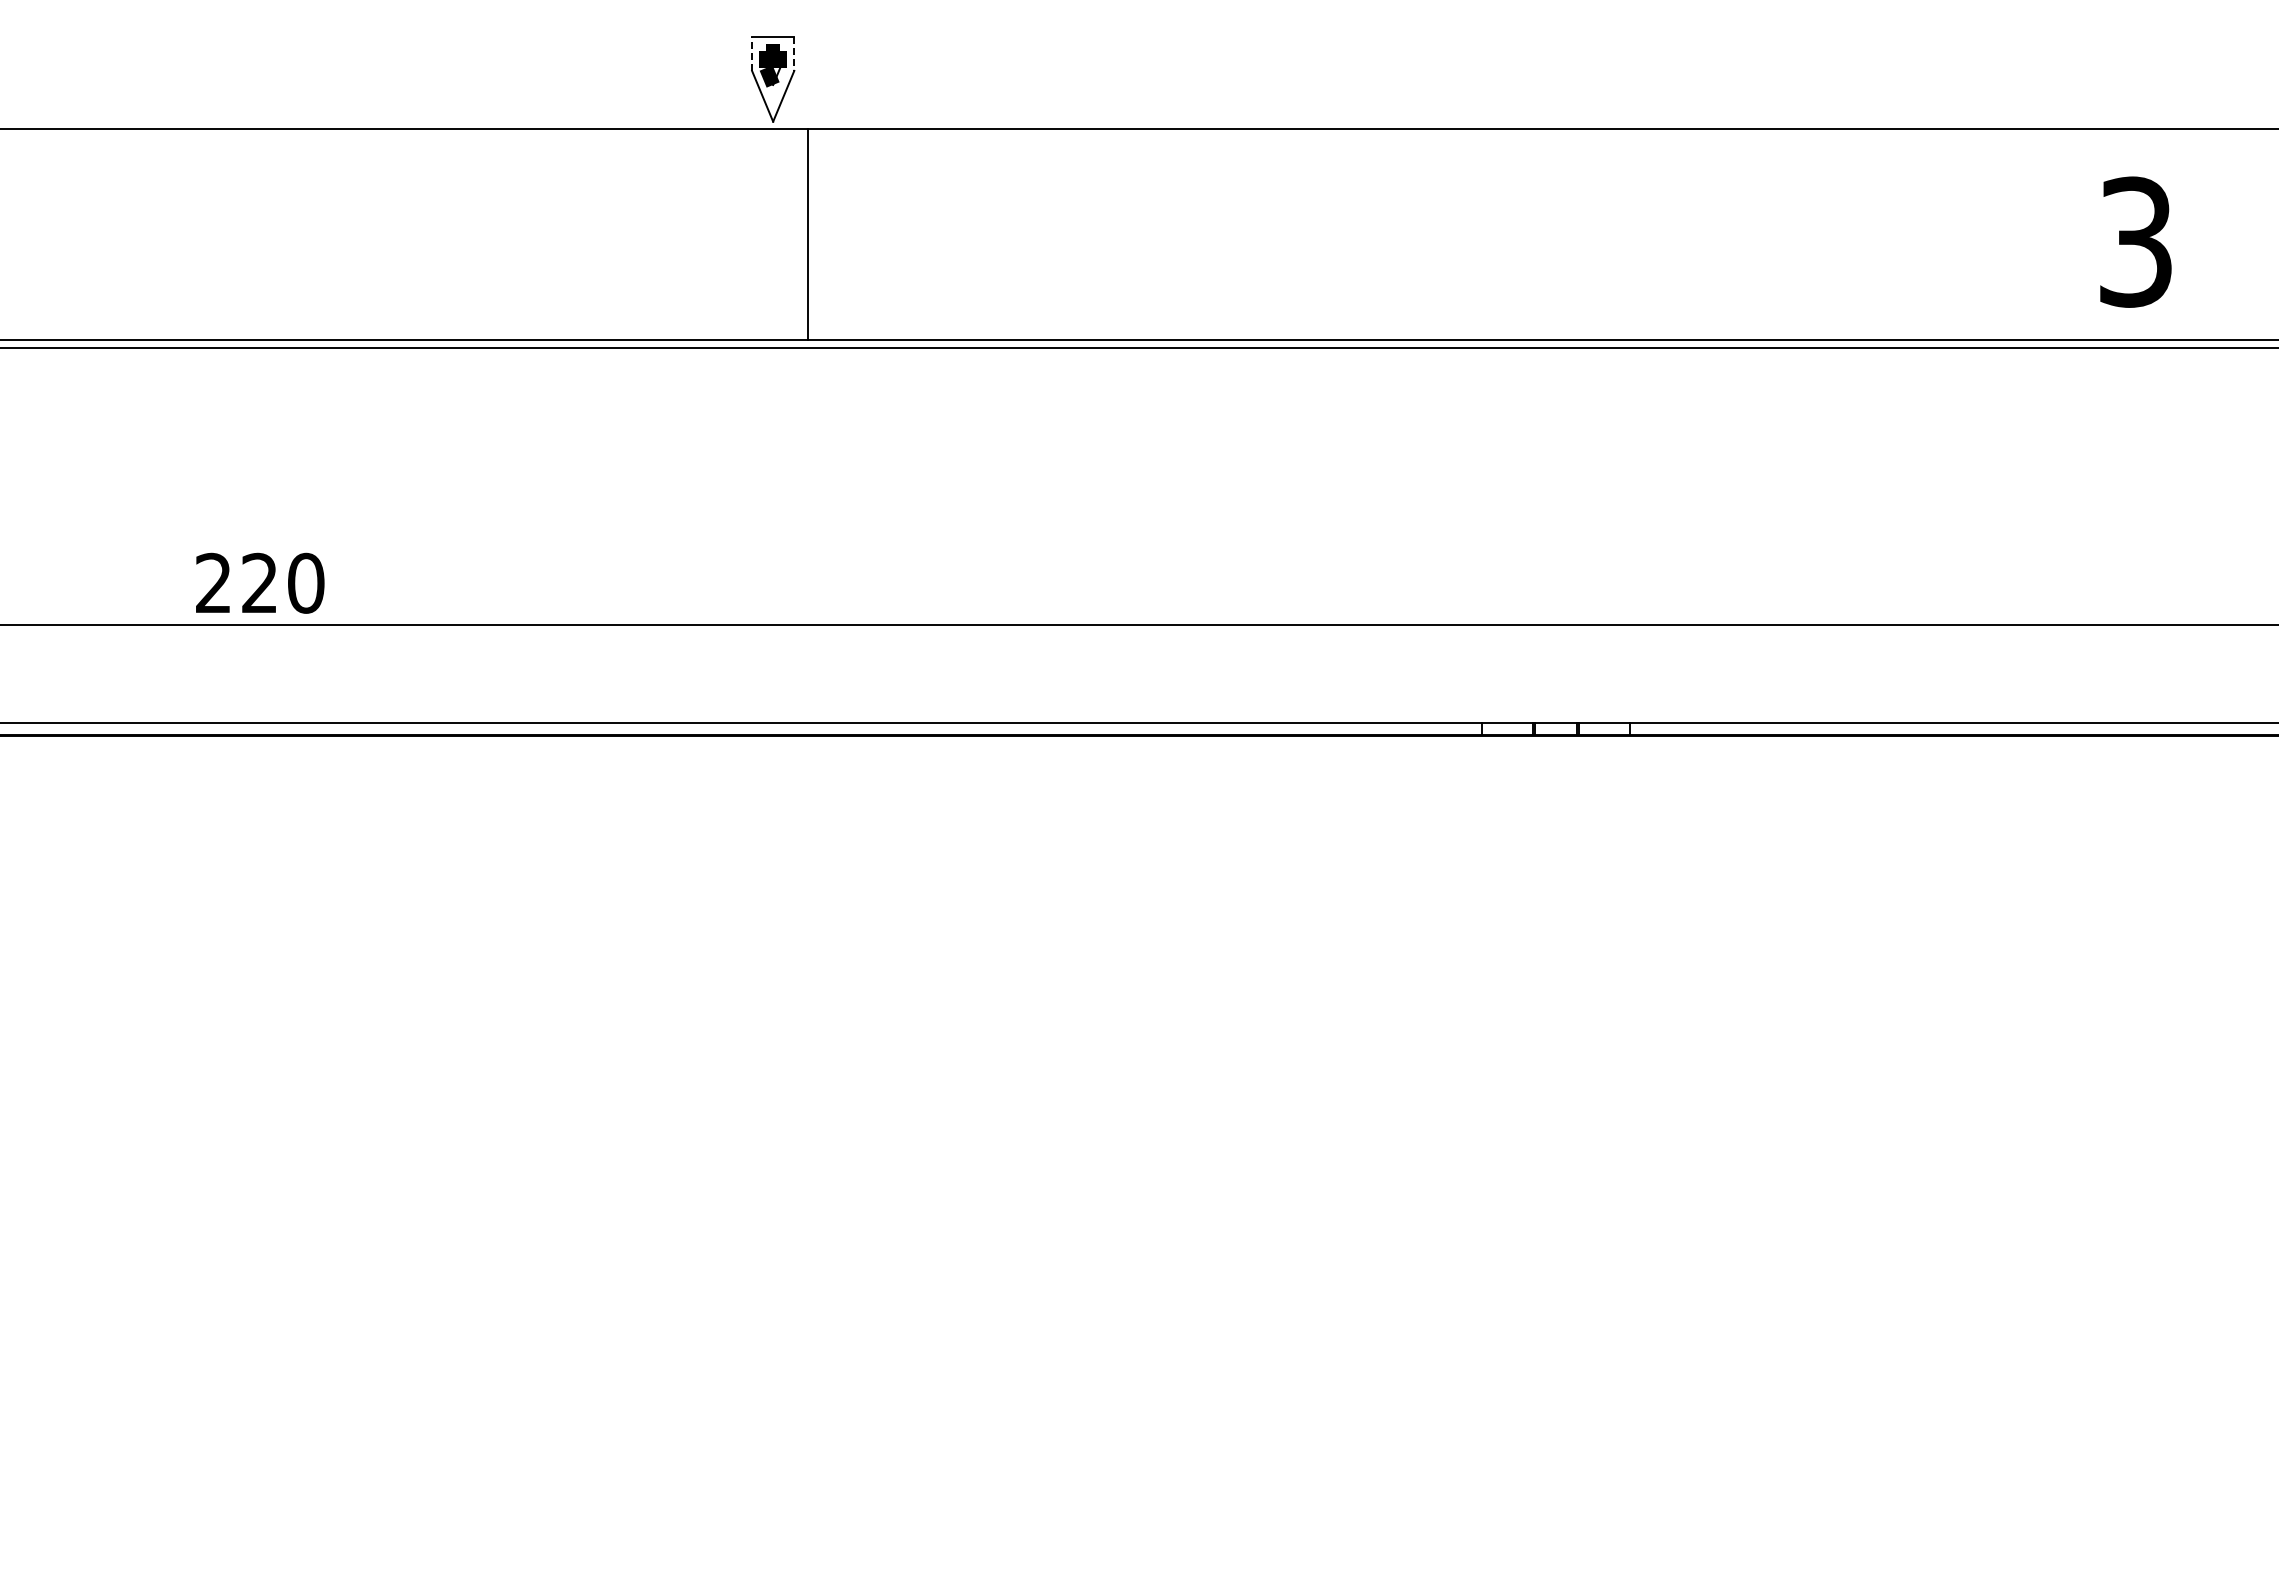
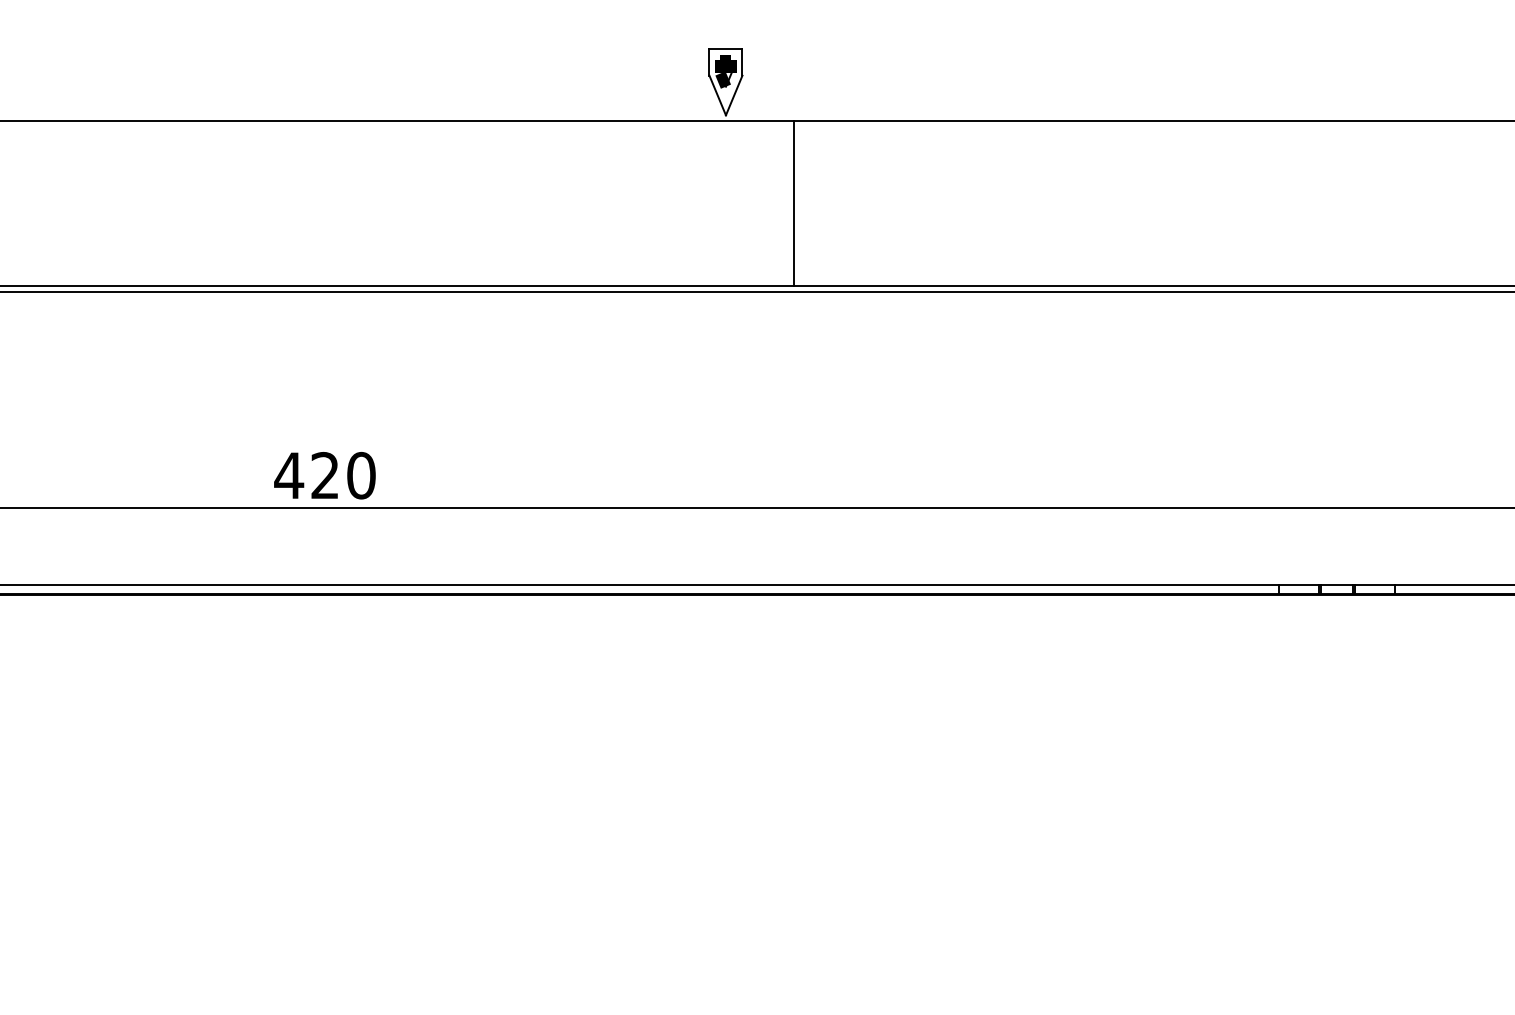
line: (752, 54) -> (709, 62), dashed -> solid
line: (794, 54) -> (742, 62), dashed -> solid
line: (808, 234) -> (794, 203), moved
text: (213, 582) -> (289, 475), 220 -> 420

